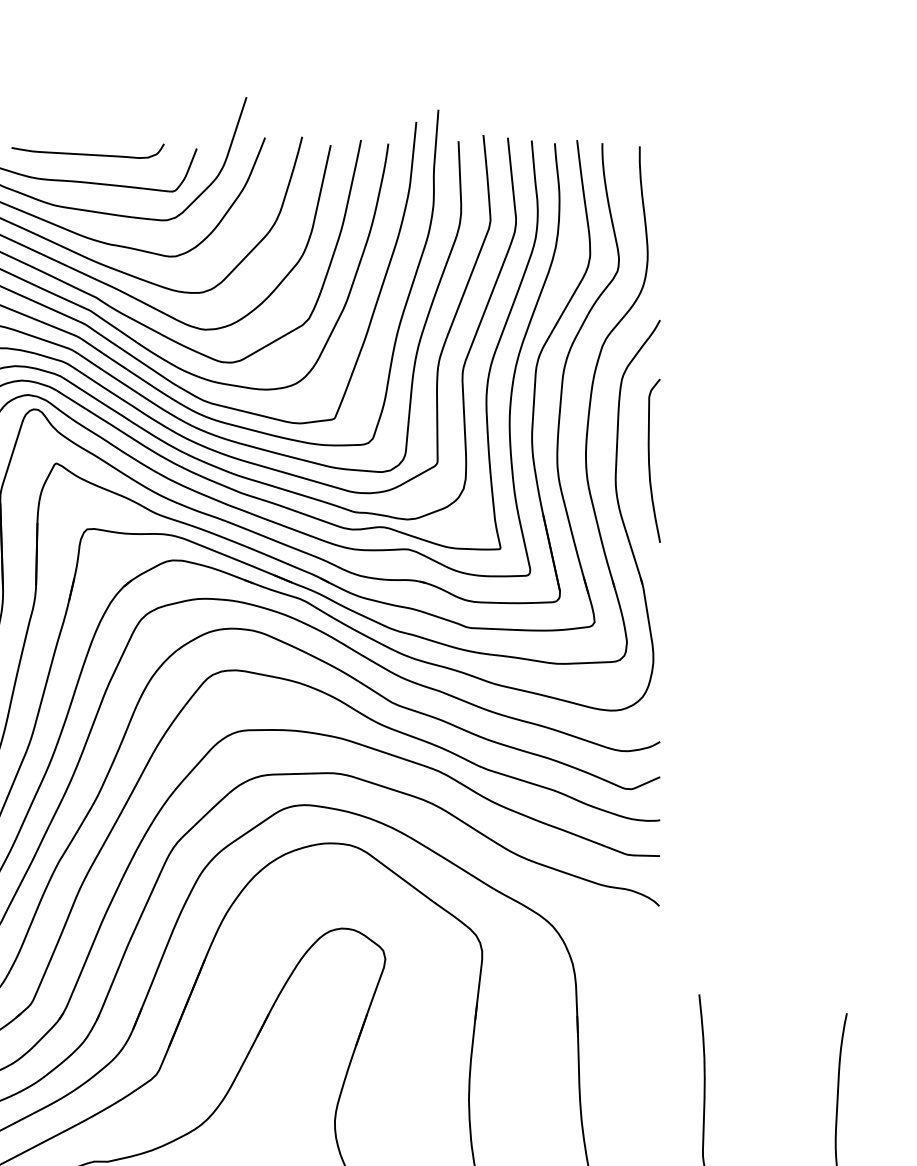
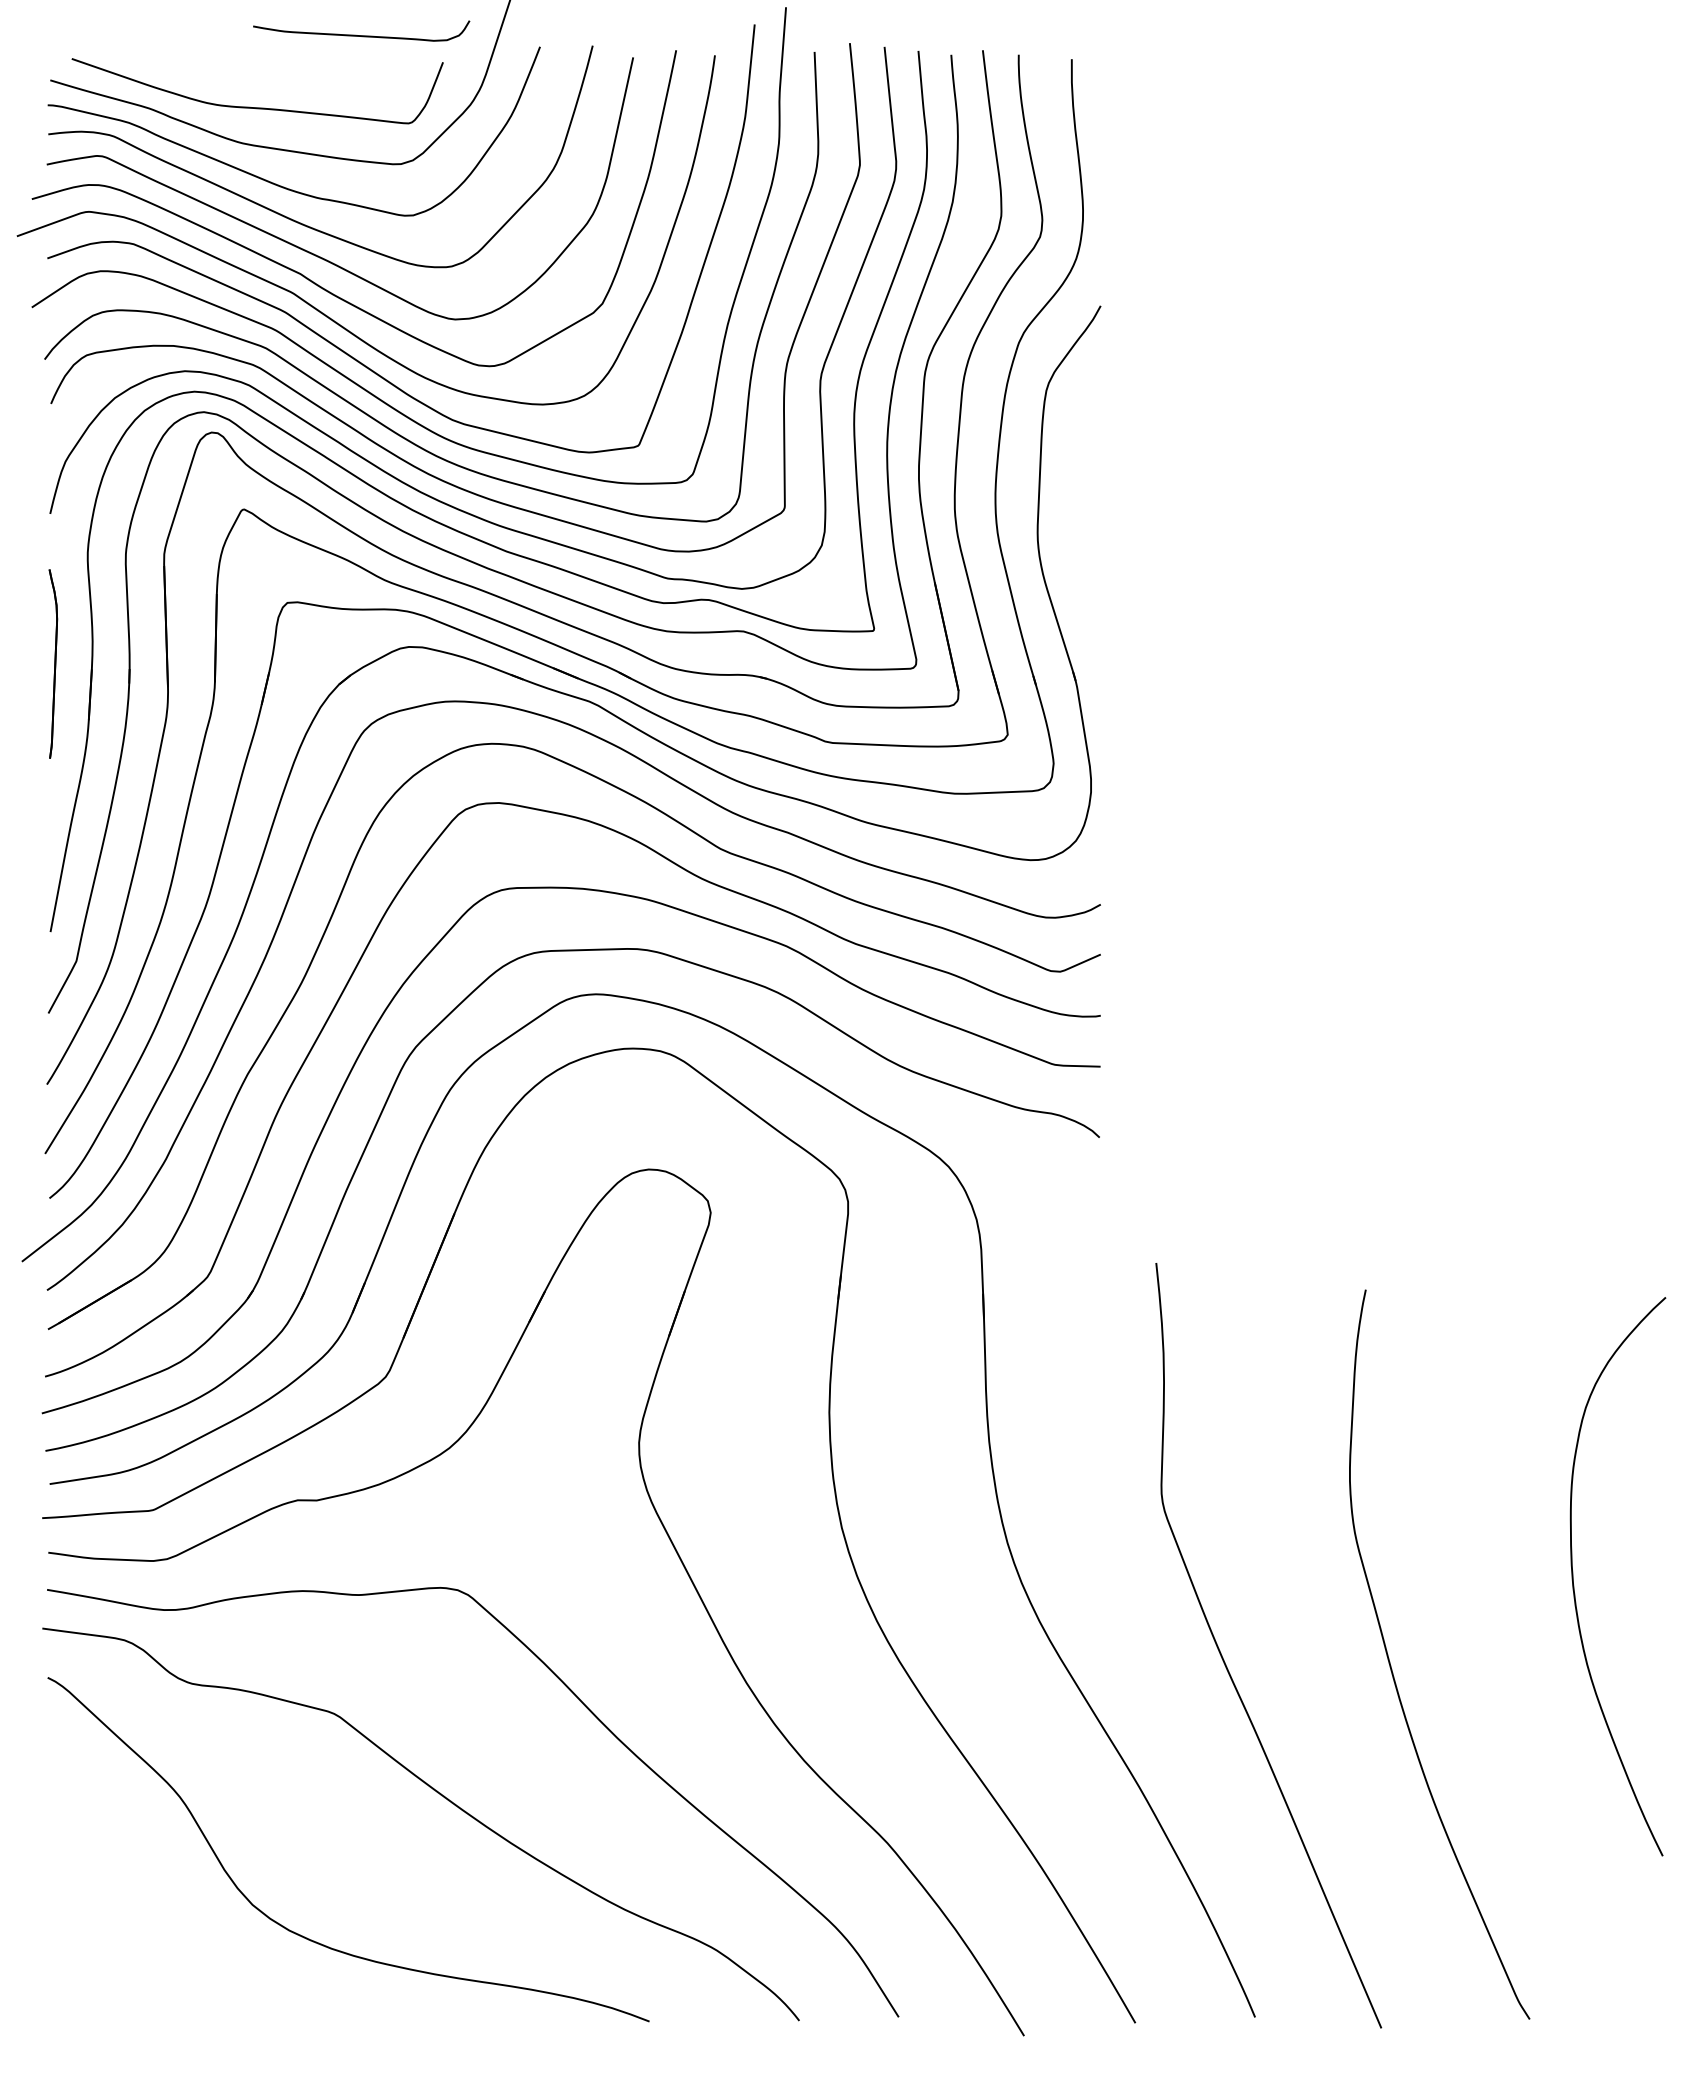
curve: (87, 154) -> (361, 35), moved
curve: (649, 460) -> (1085, 505), removed

